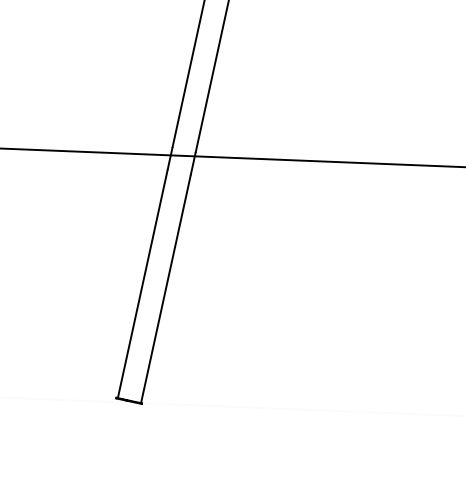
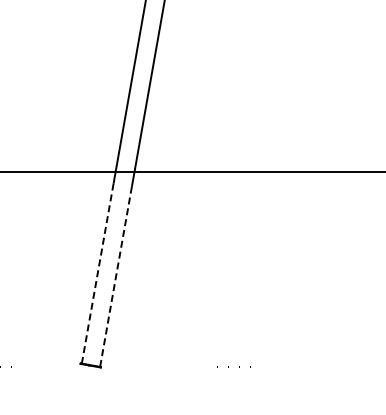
line: (142, 285) -> (97, 274), solid -> dashed
line: (166, 288) -> (116, 276), solid -> dashed

